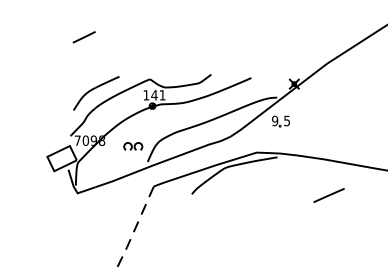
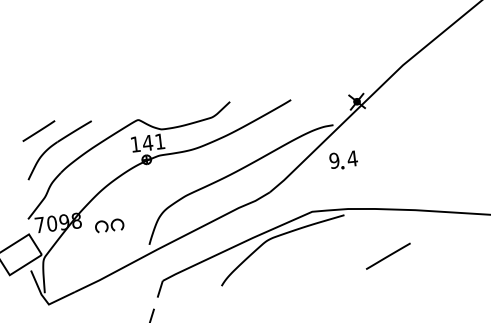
line: (83, 37) -> (37, 131), moved
text: (286, 120) -> (351, 158), 5 -> 4
part: (133, 146) -> (109, 225), moved
line: (328, 195) -> (387, 256), moved

